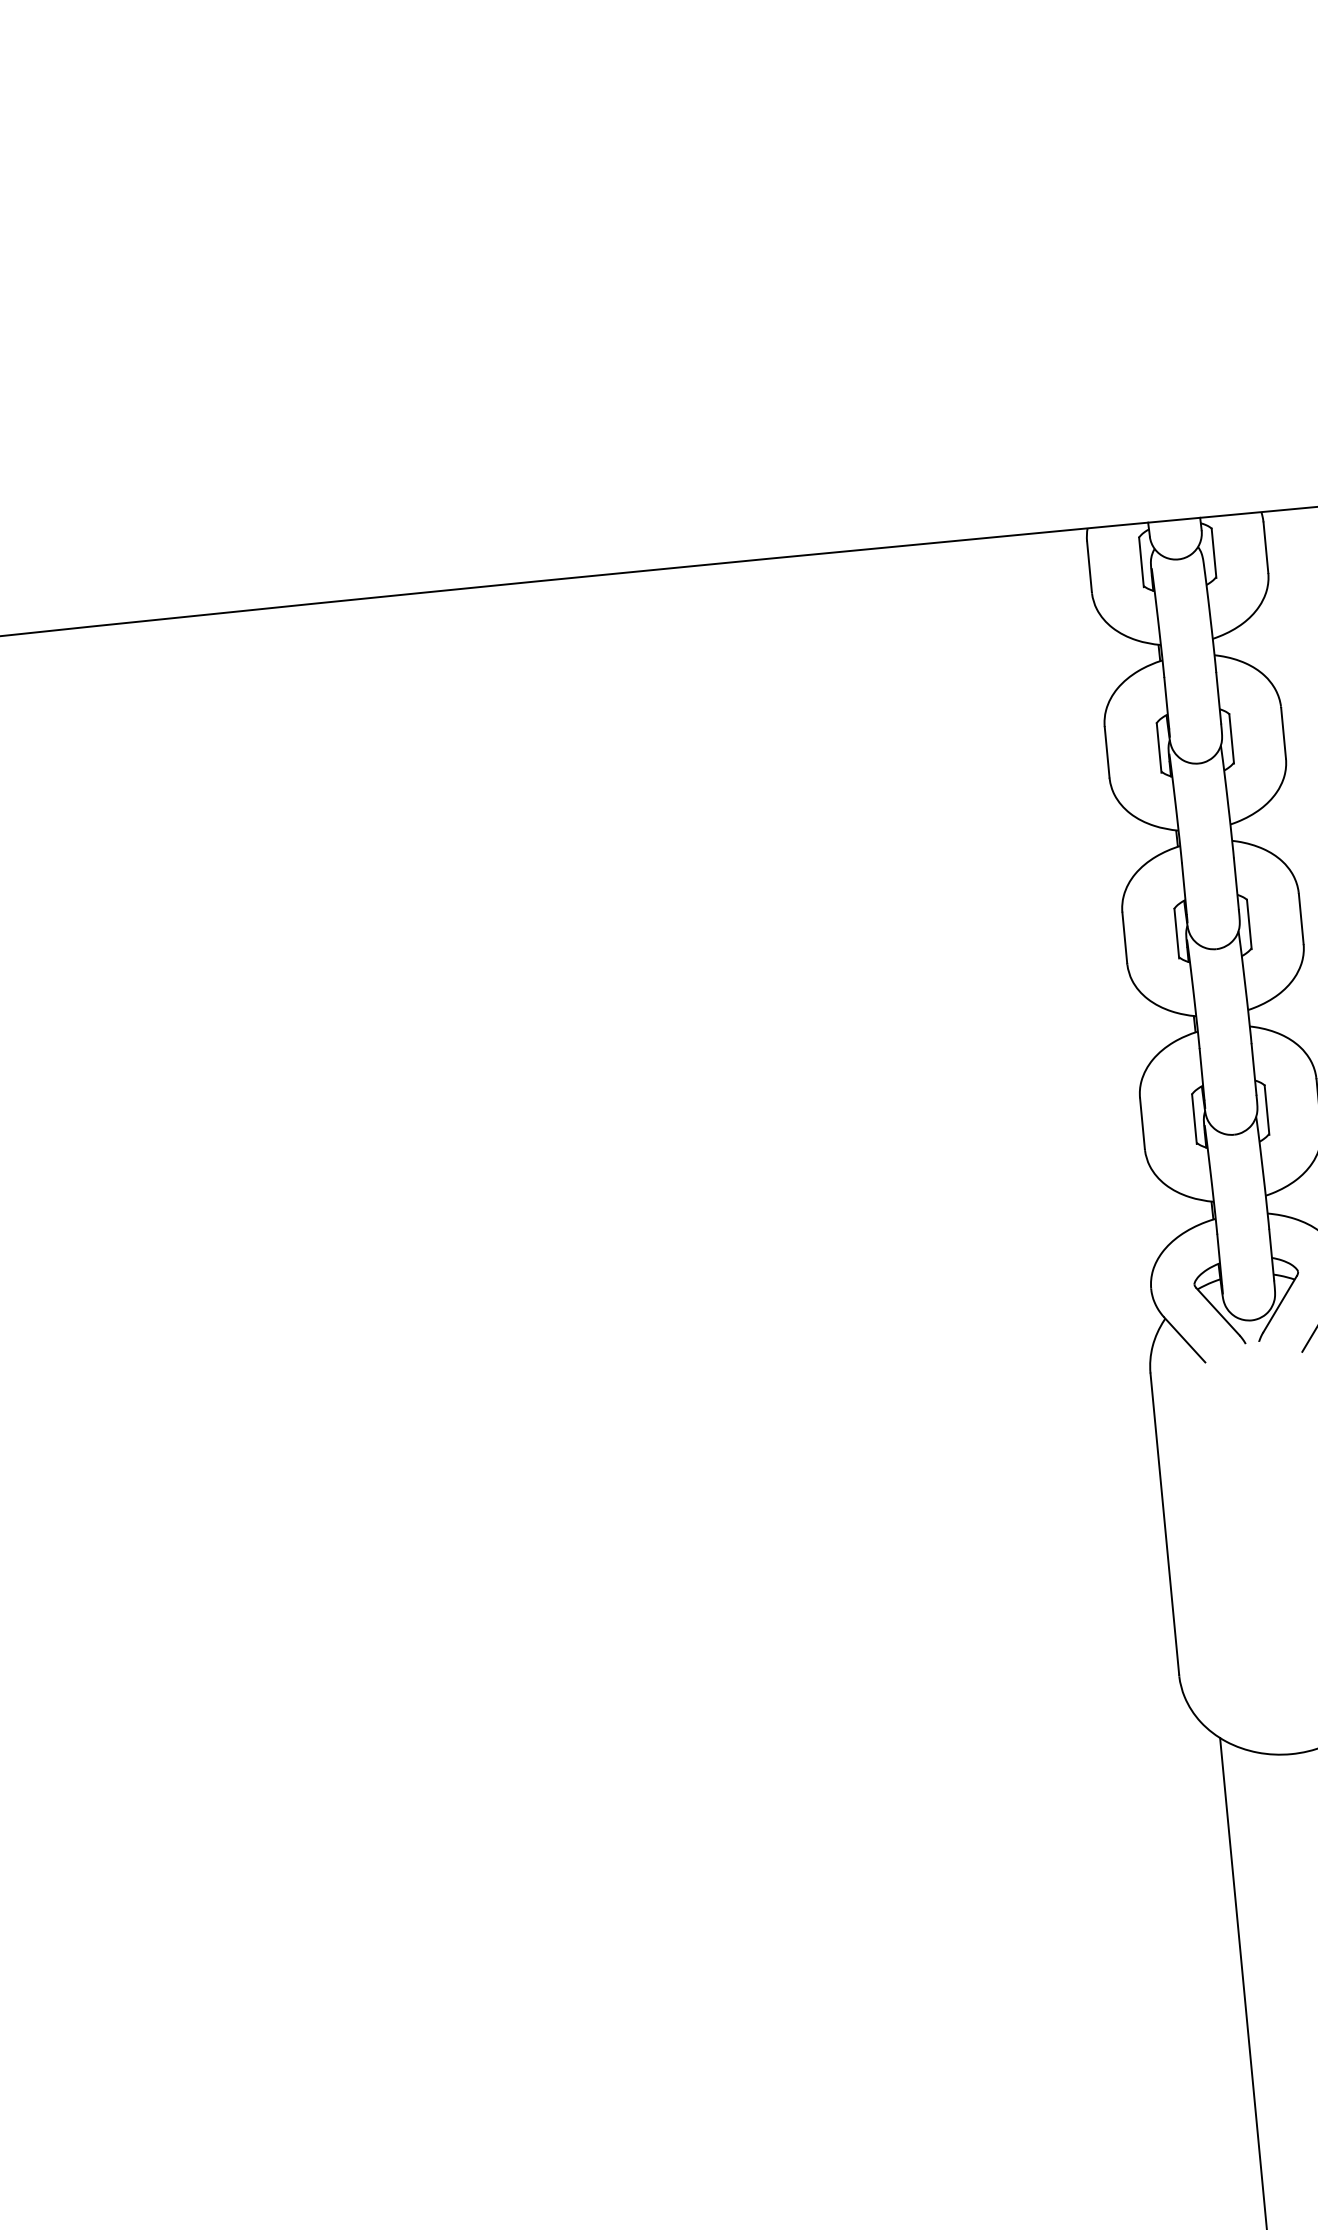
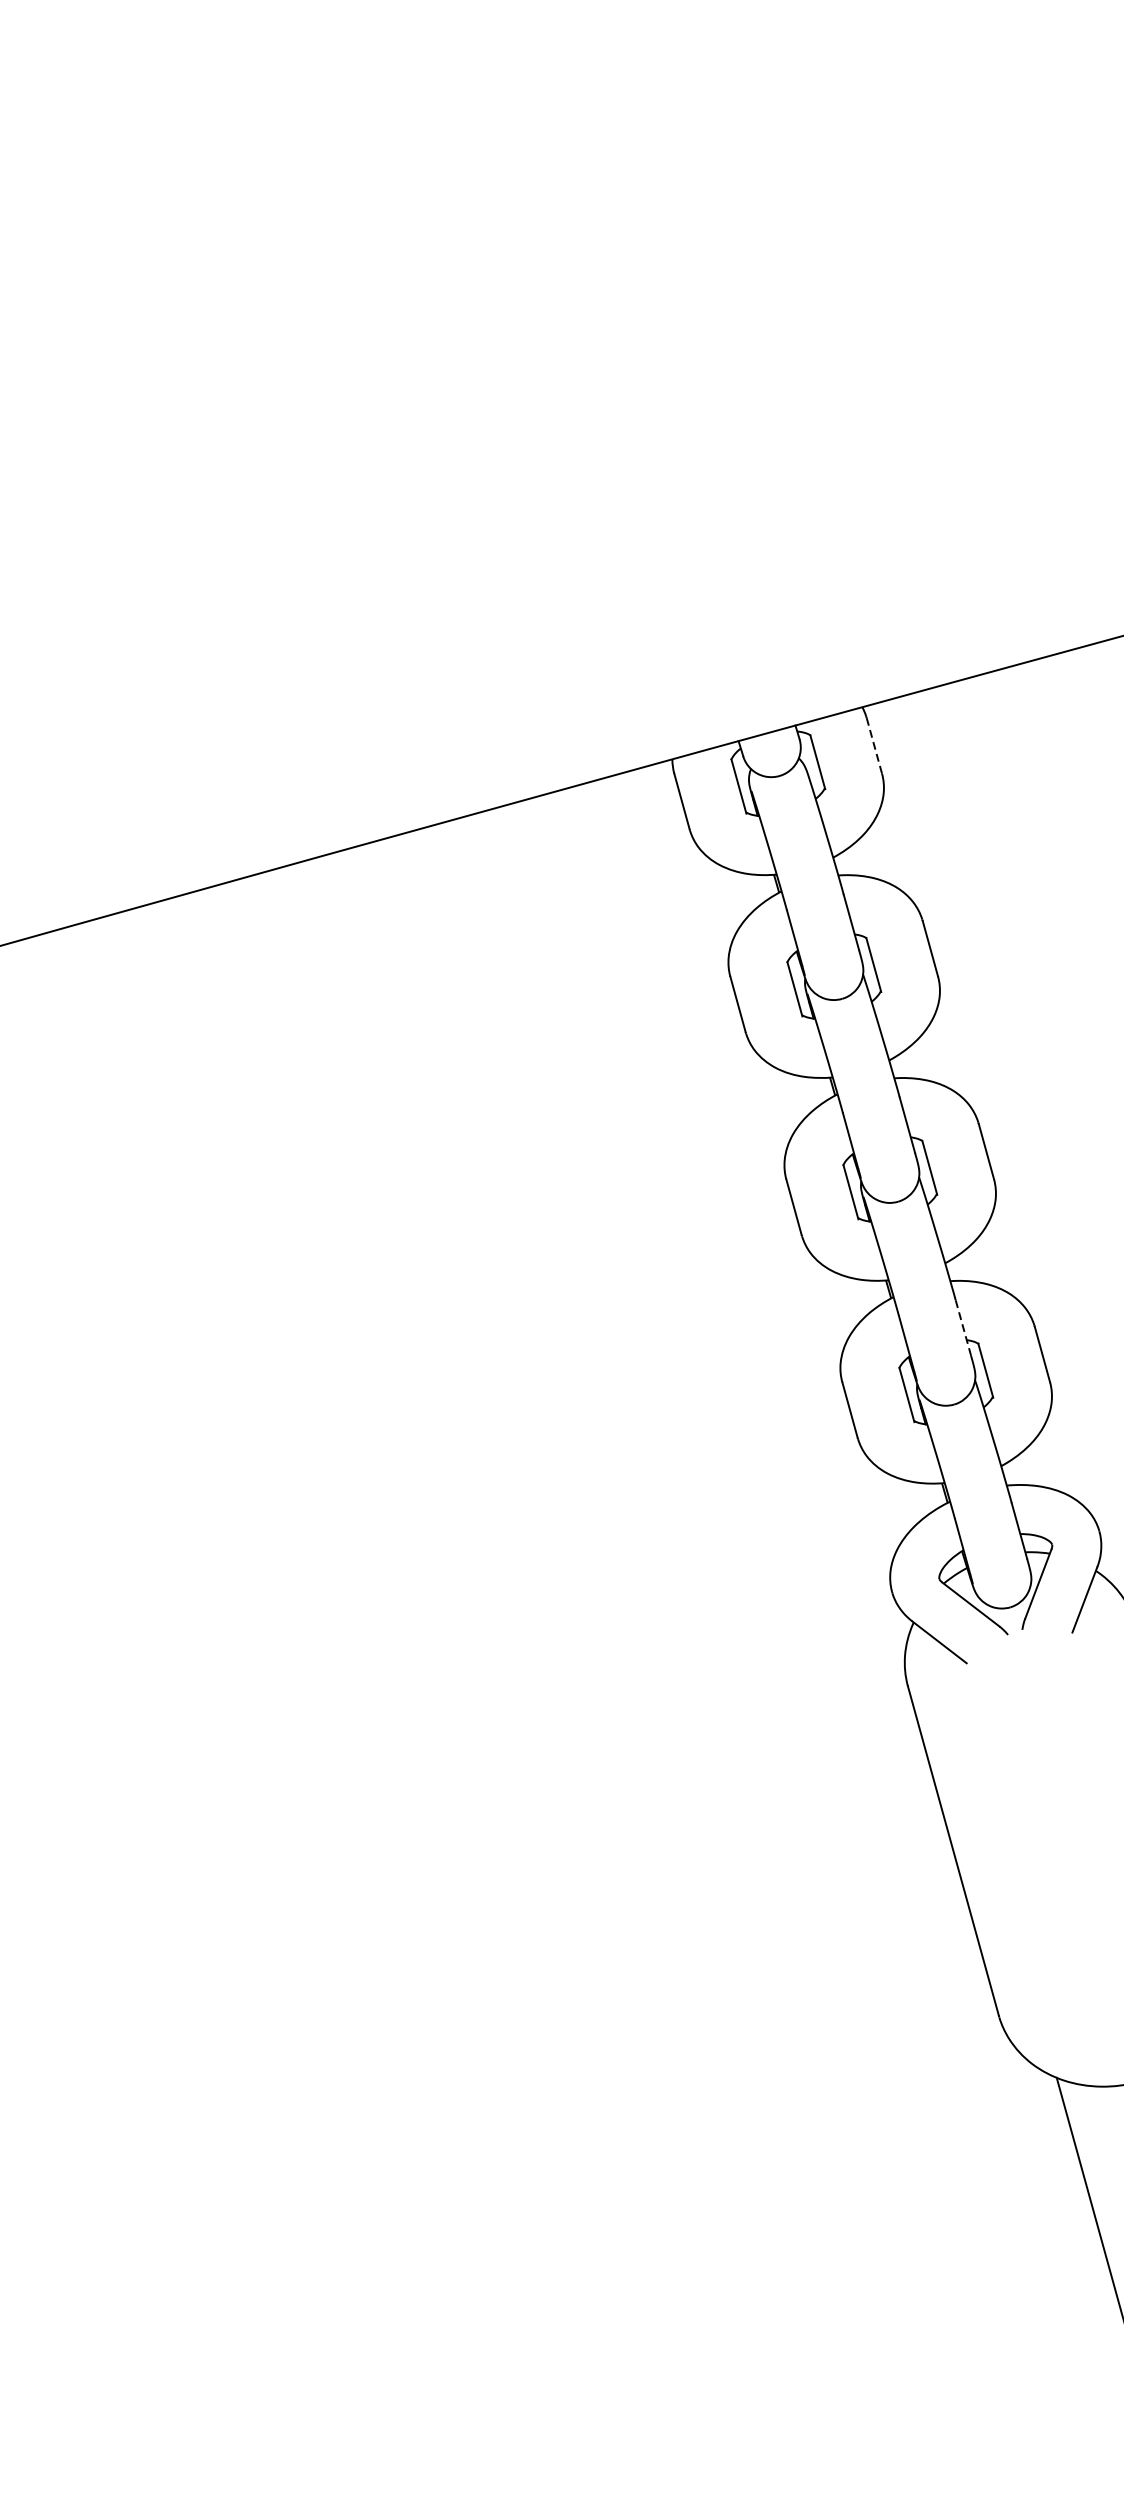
line: (1265, 547) -> (873, 745), solid -> dashed
line: (1253, 1068) -> (962, 1327), solid -> dashed

